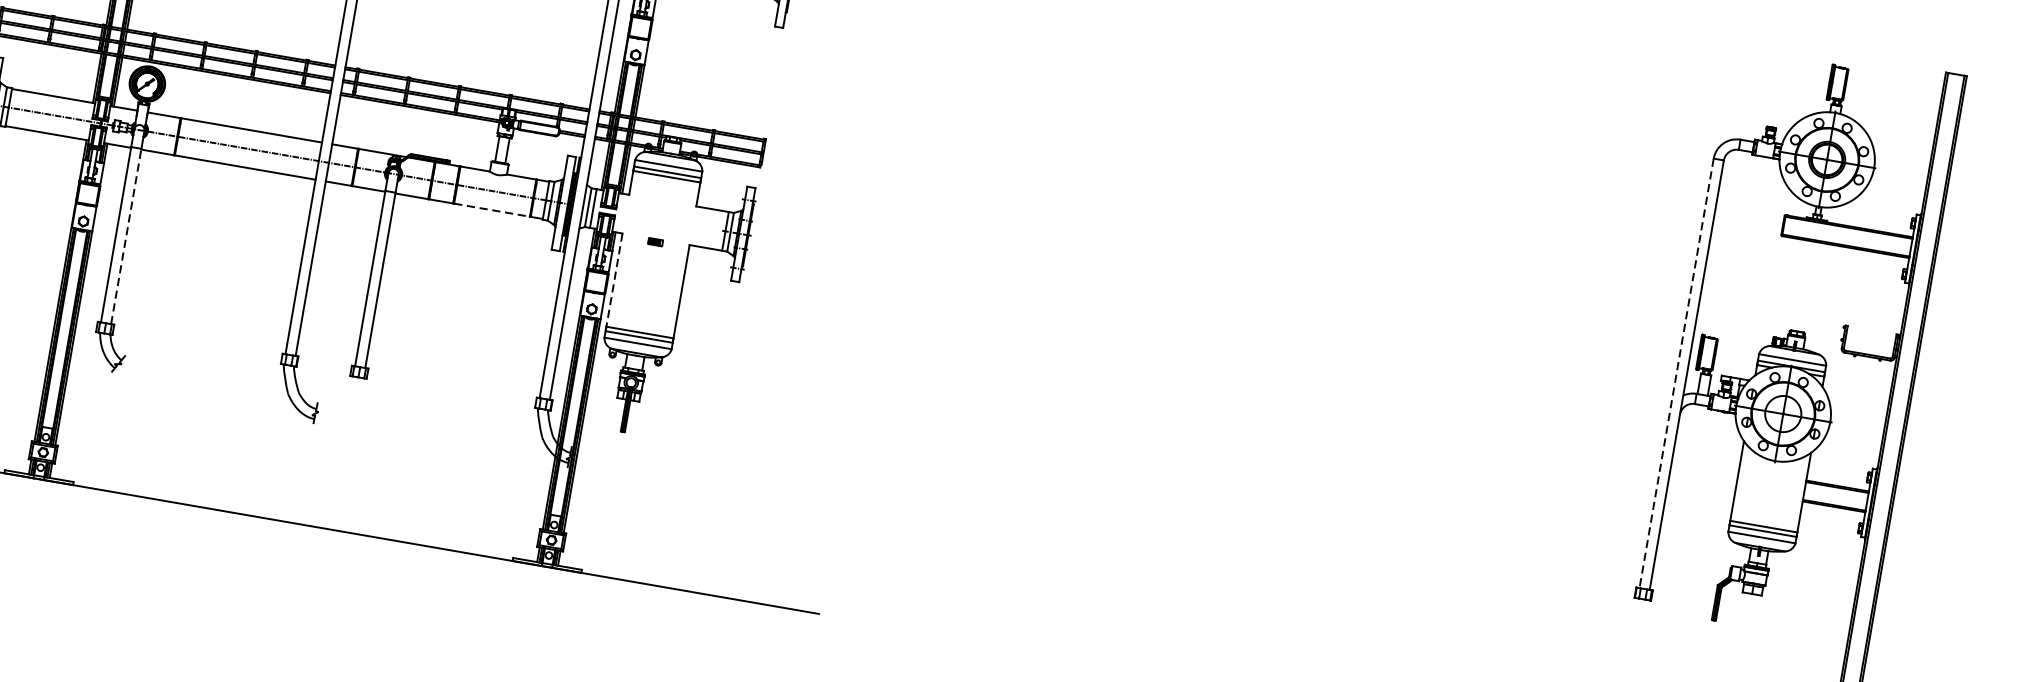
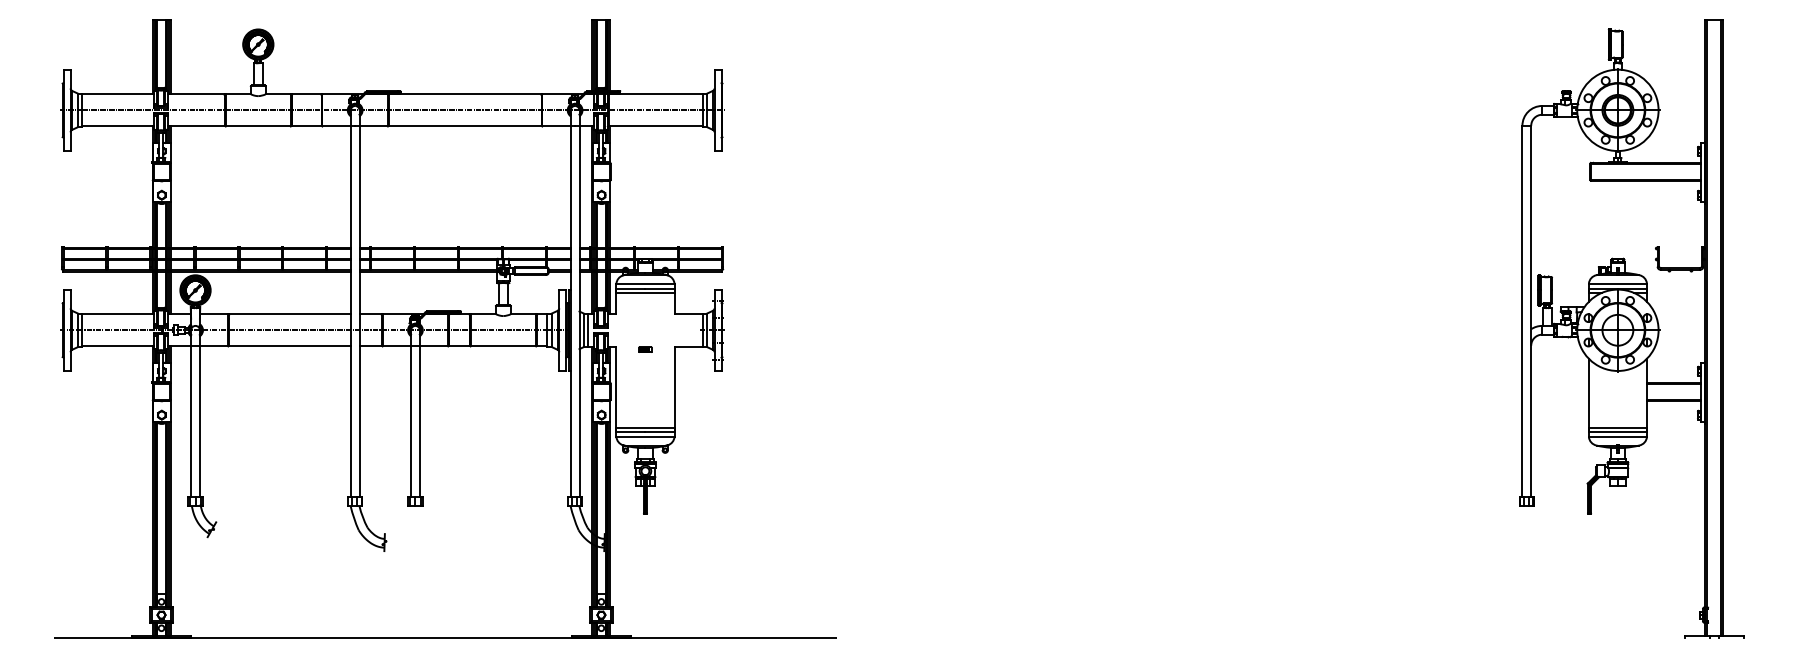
line: (492, 210) -> (503, 346), dashed -> solid
line: (125, 236) -> (199, 421), dashed -> solid
line: (614, 282) -> (616, 389), dashed -> solid
line: (1676, 373) -> (1522, 311), dashed -> solid

